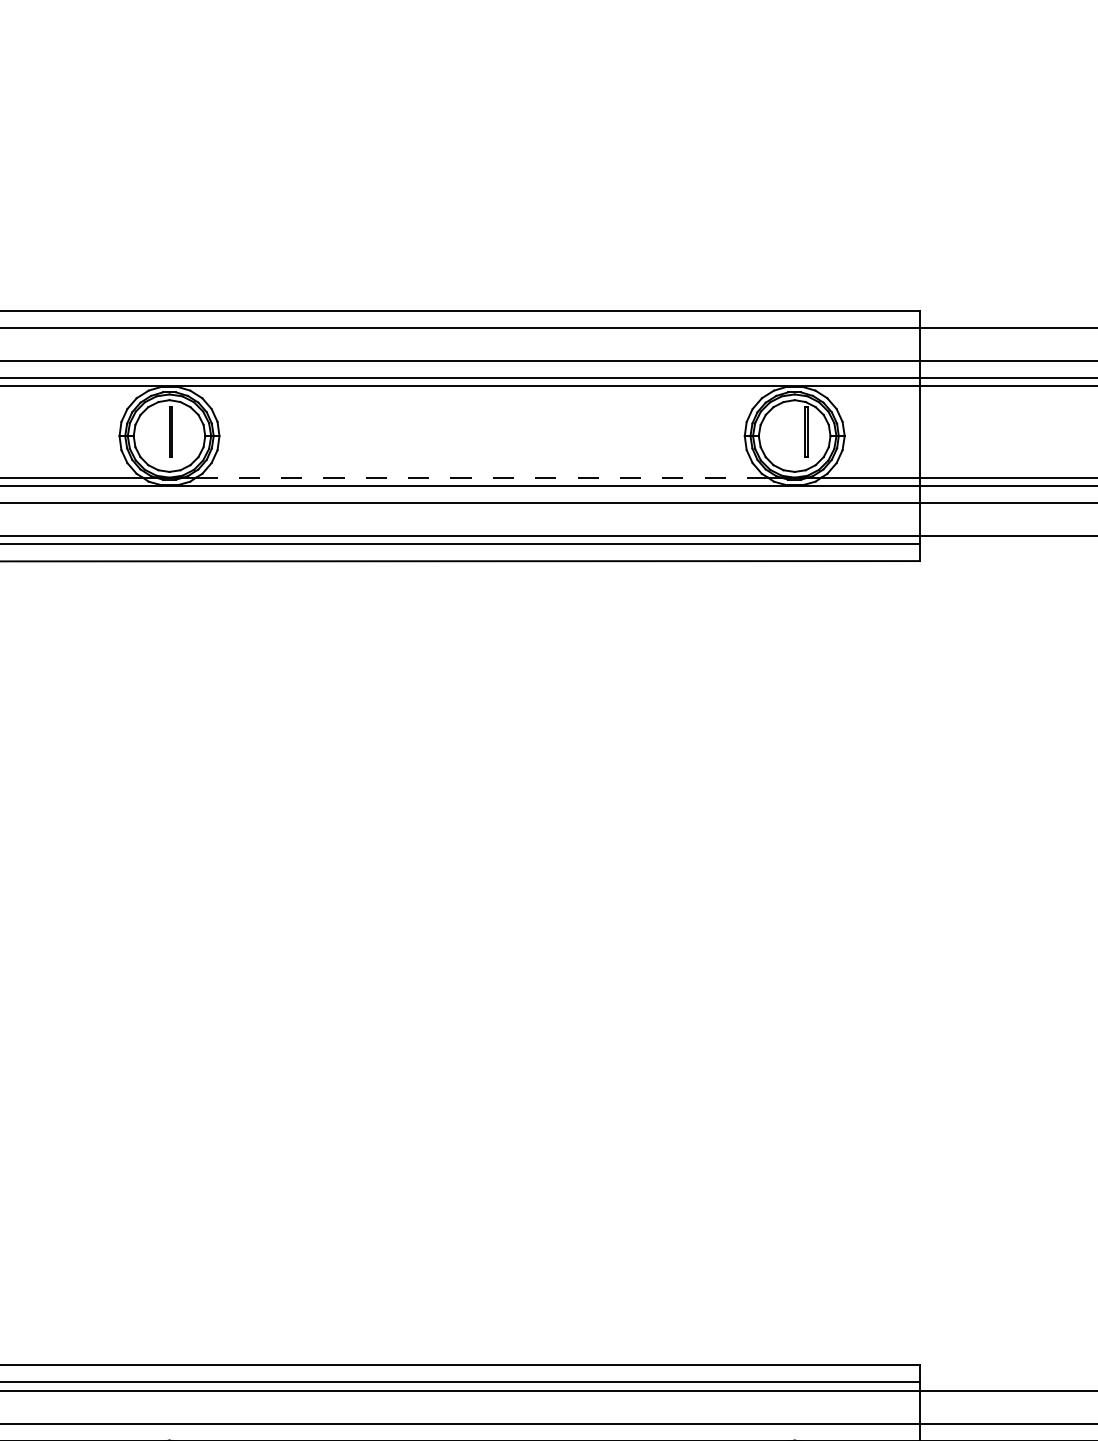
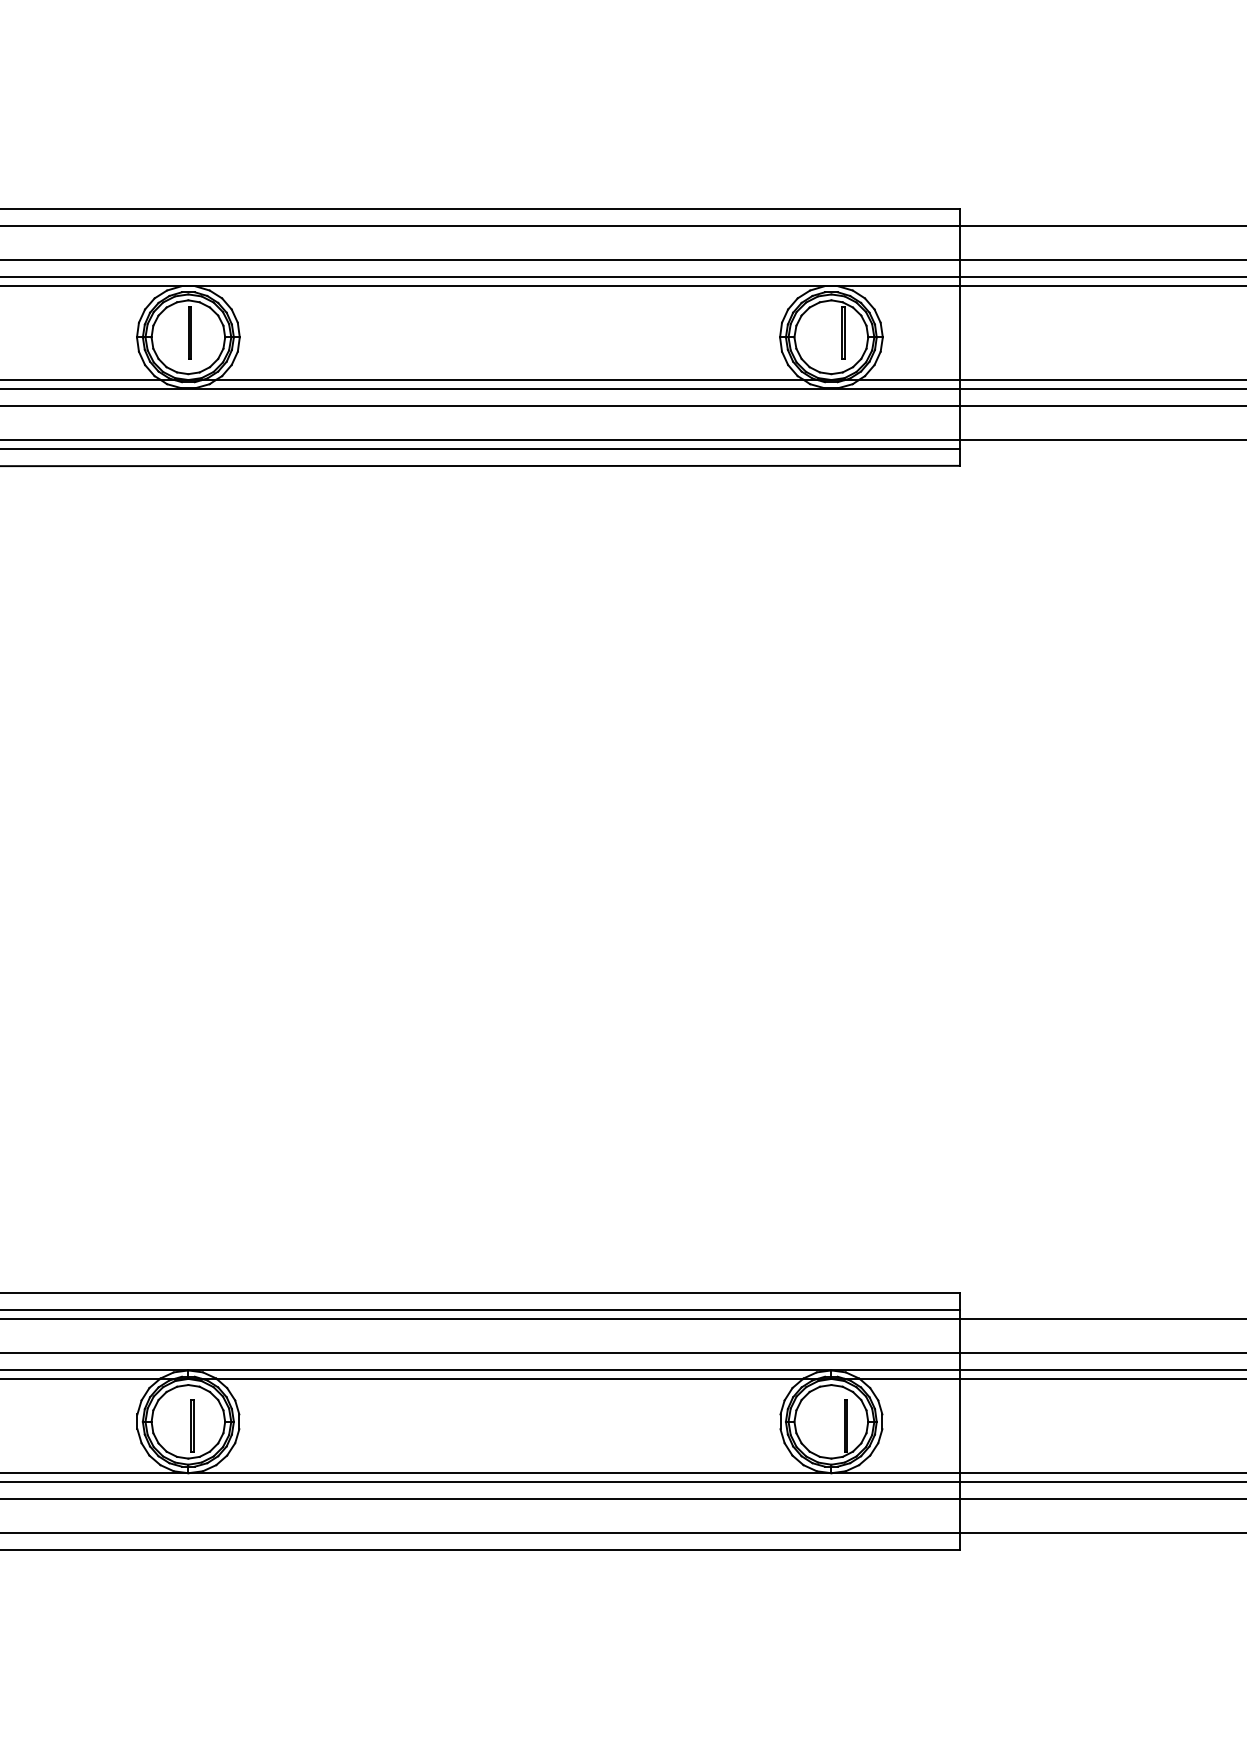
line: (481, 478) -> (509, 380), dashed -> solid

